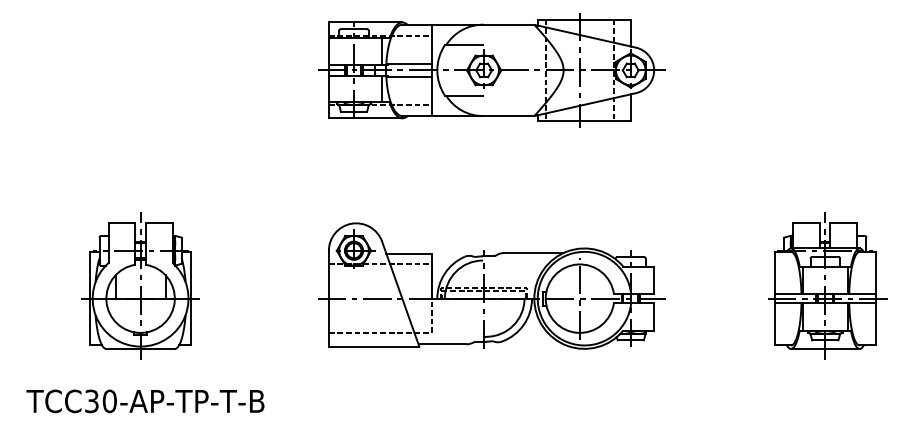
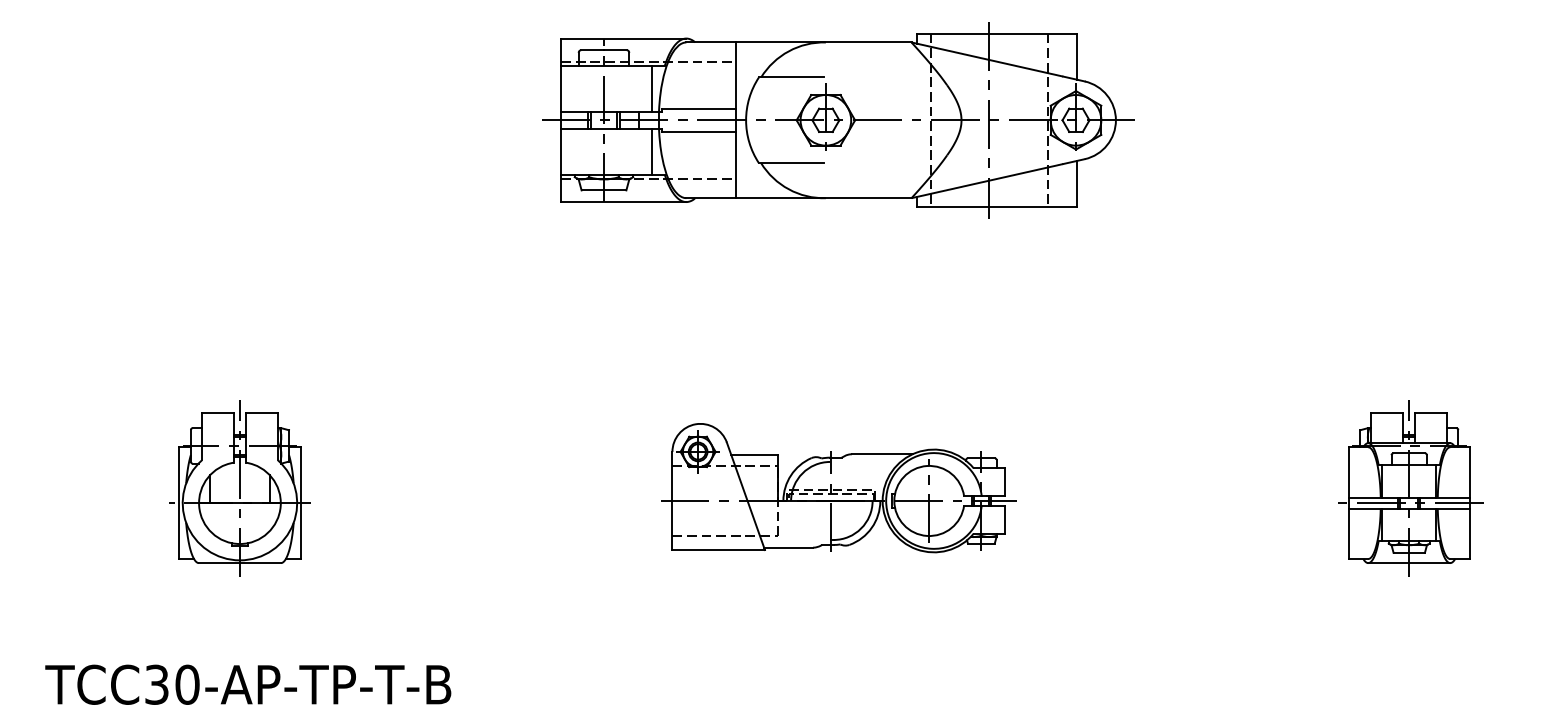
part: (140, 285) -> (239, 487), size x0.7
part: (491, 285) -> (838, 487), size x0.6
part: (827, 285) -> (1411, 487), size x0.7

